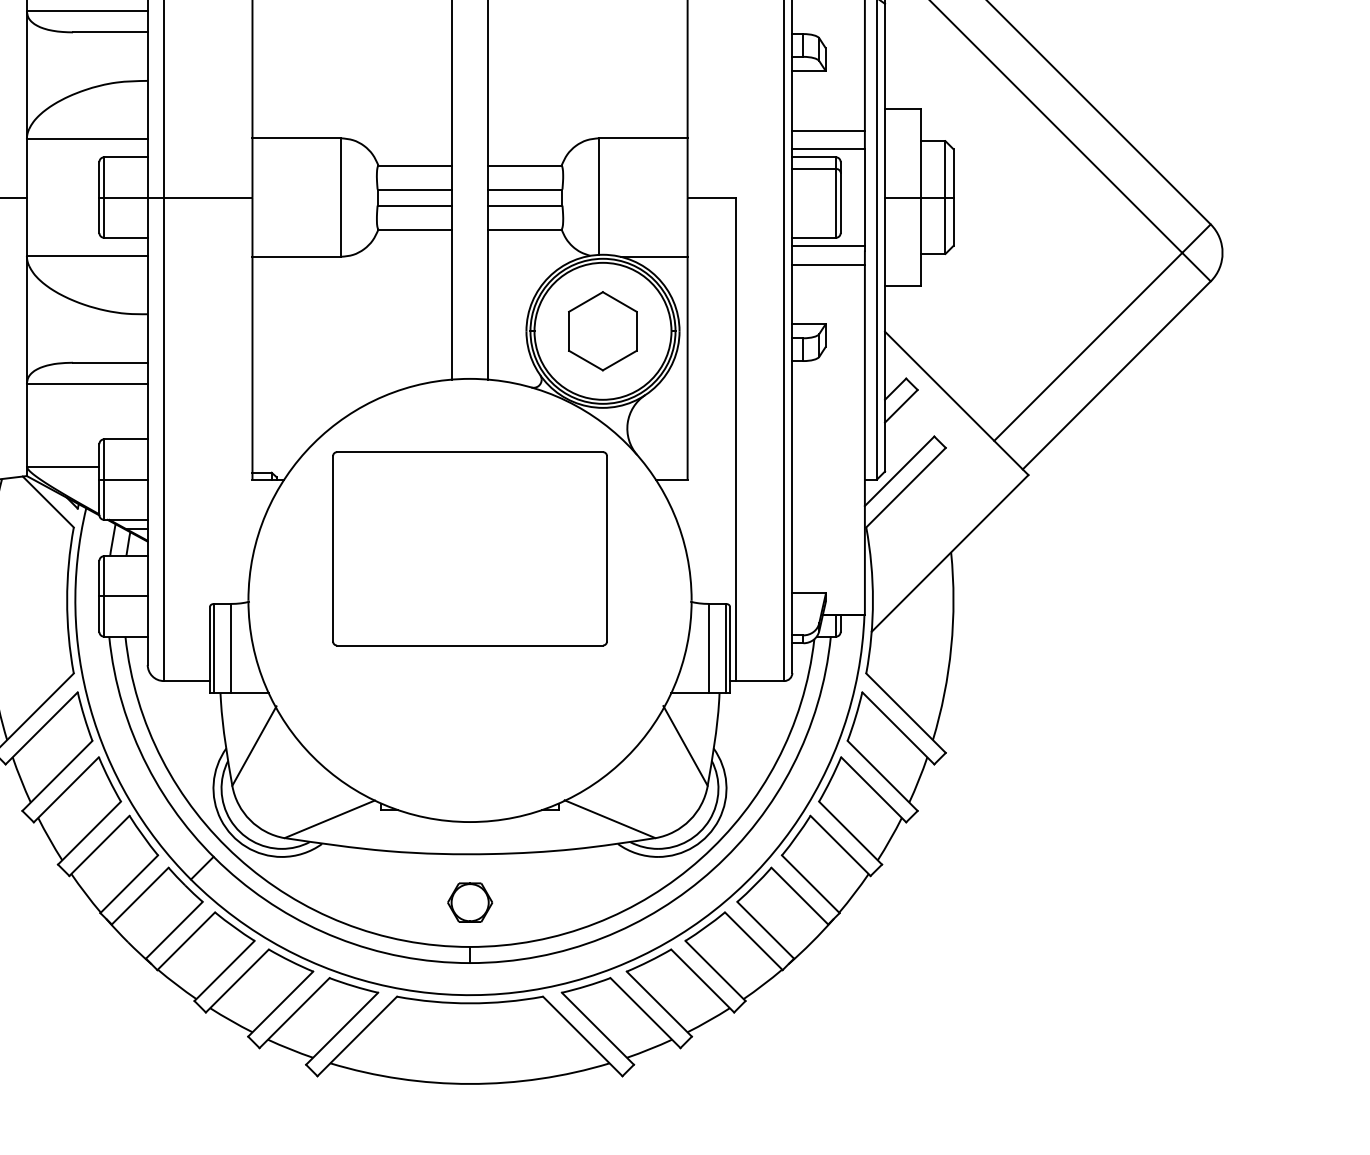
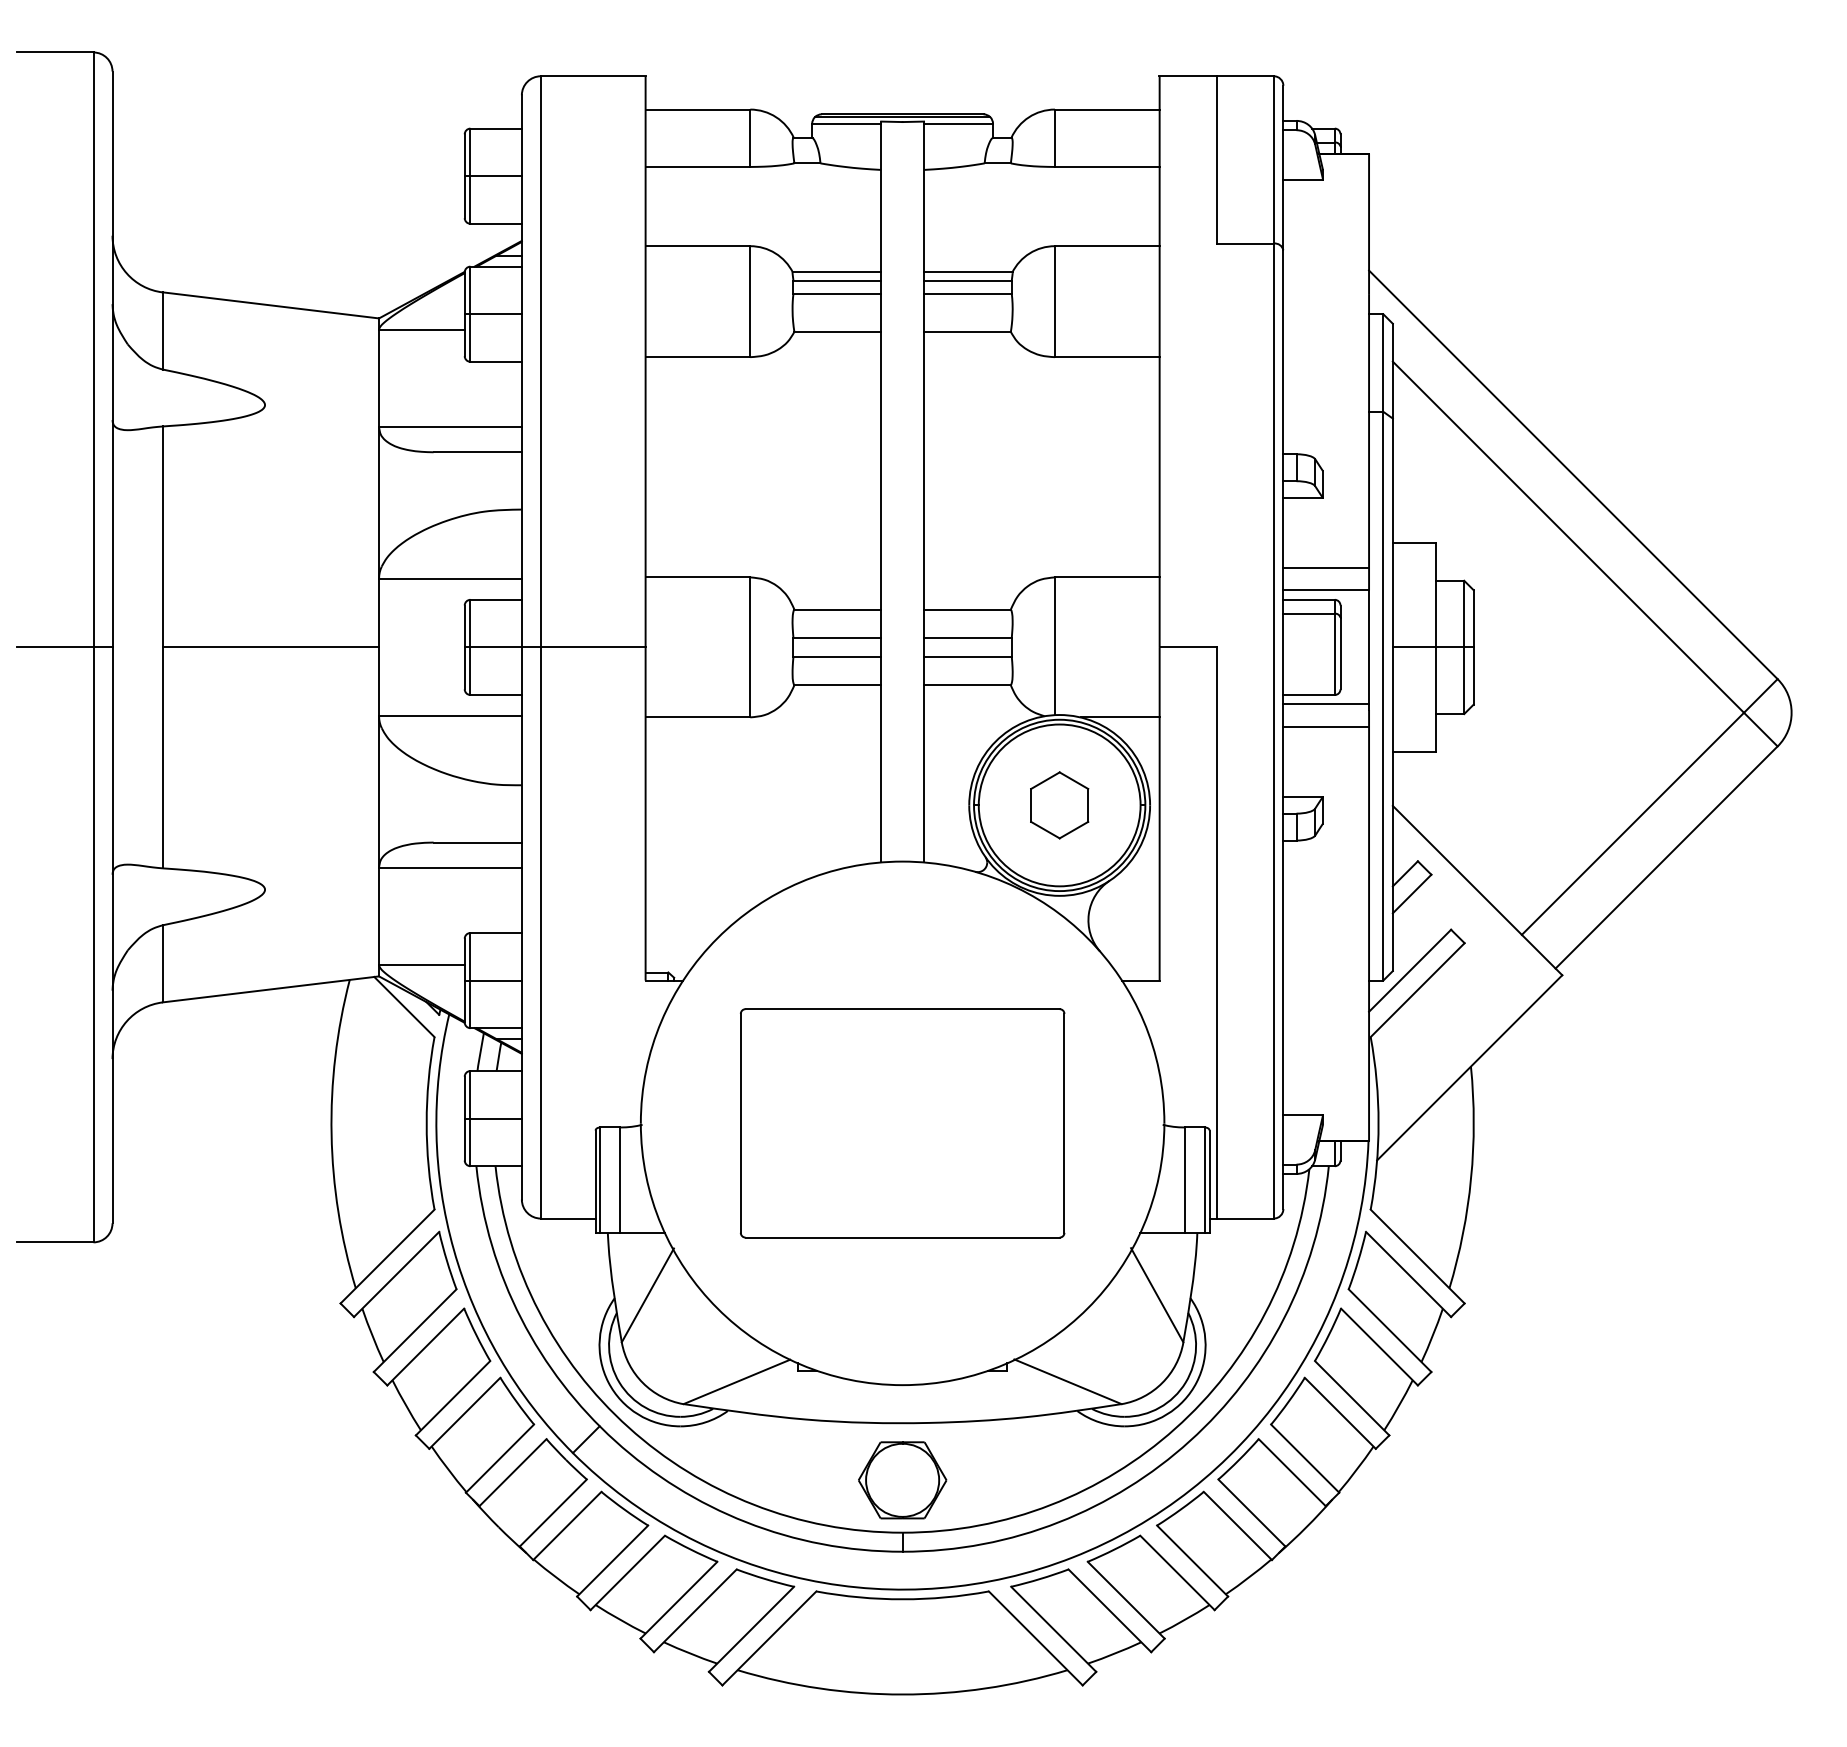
part: (602, 331) -> (1059, 805), size x0.71
part: (469, 548) -> (902, 1123), moved
part: (469, 902) -> (902, 1480), size x1.67

